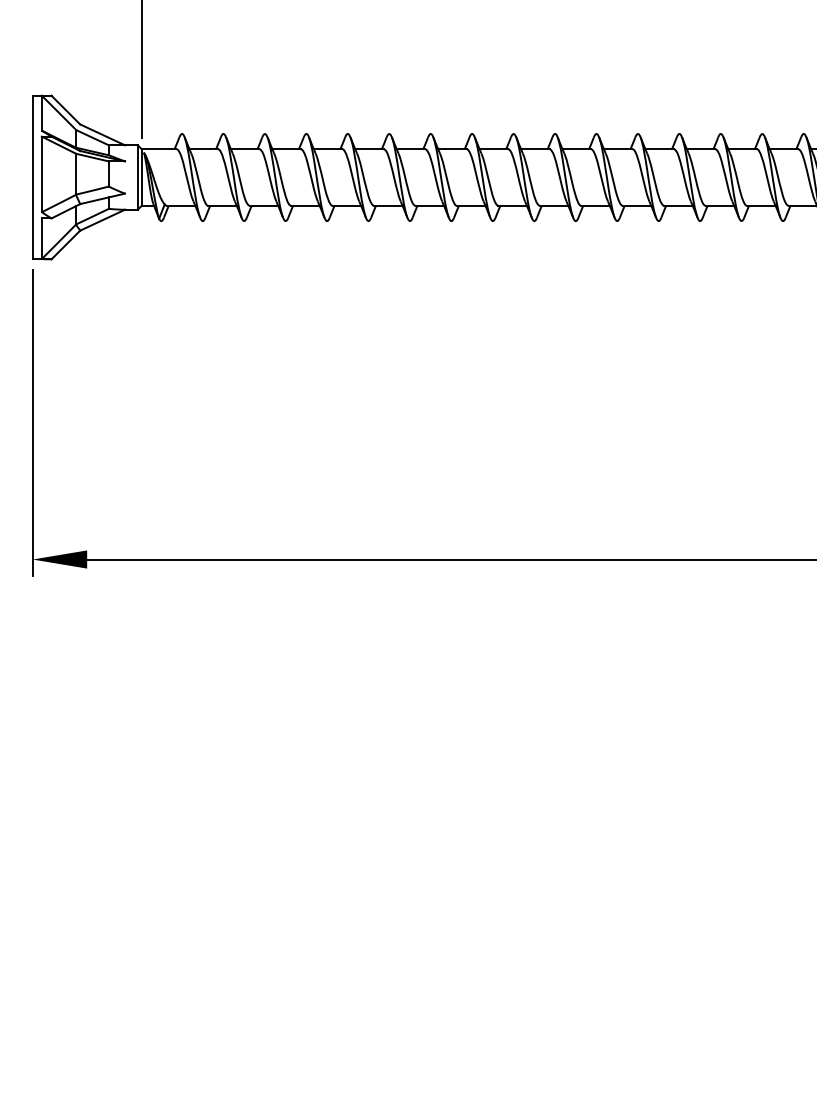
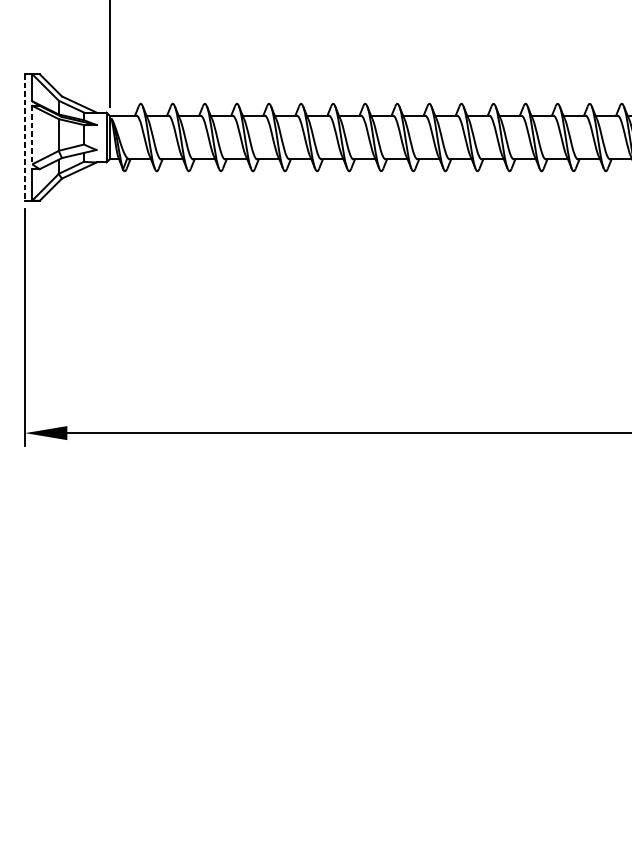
line: (41, 174) -> (32, 135), solid -> dashed
line: (32, 177) -> (25, 137), solid -> dashed

